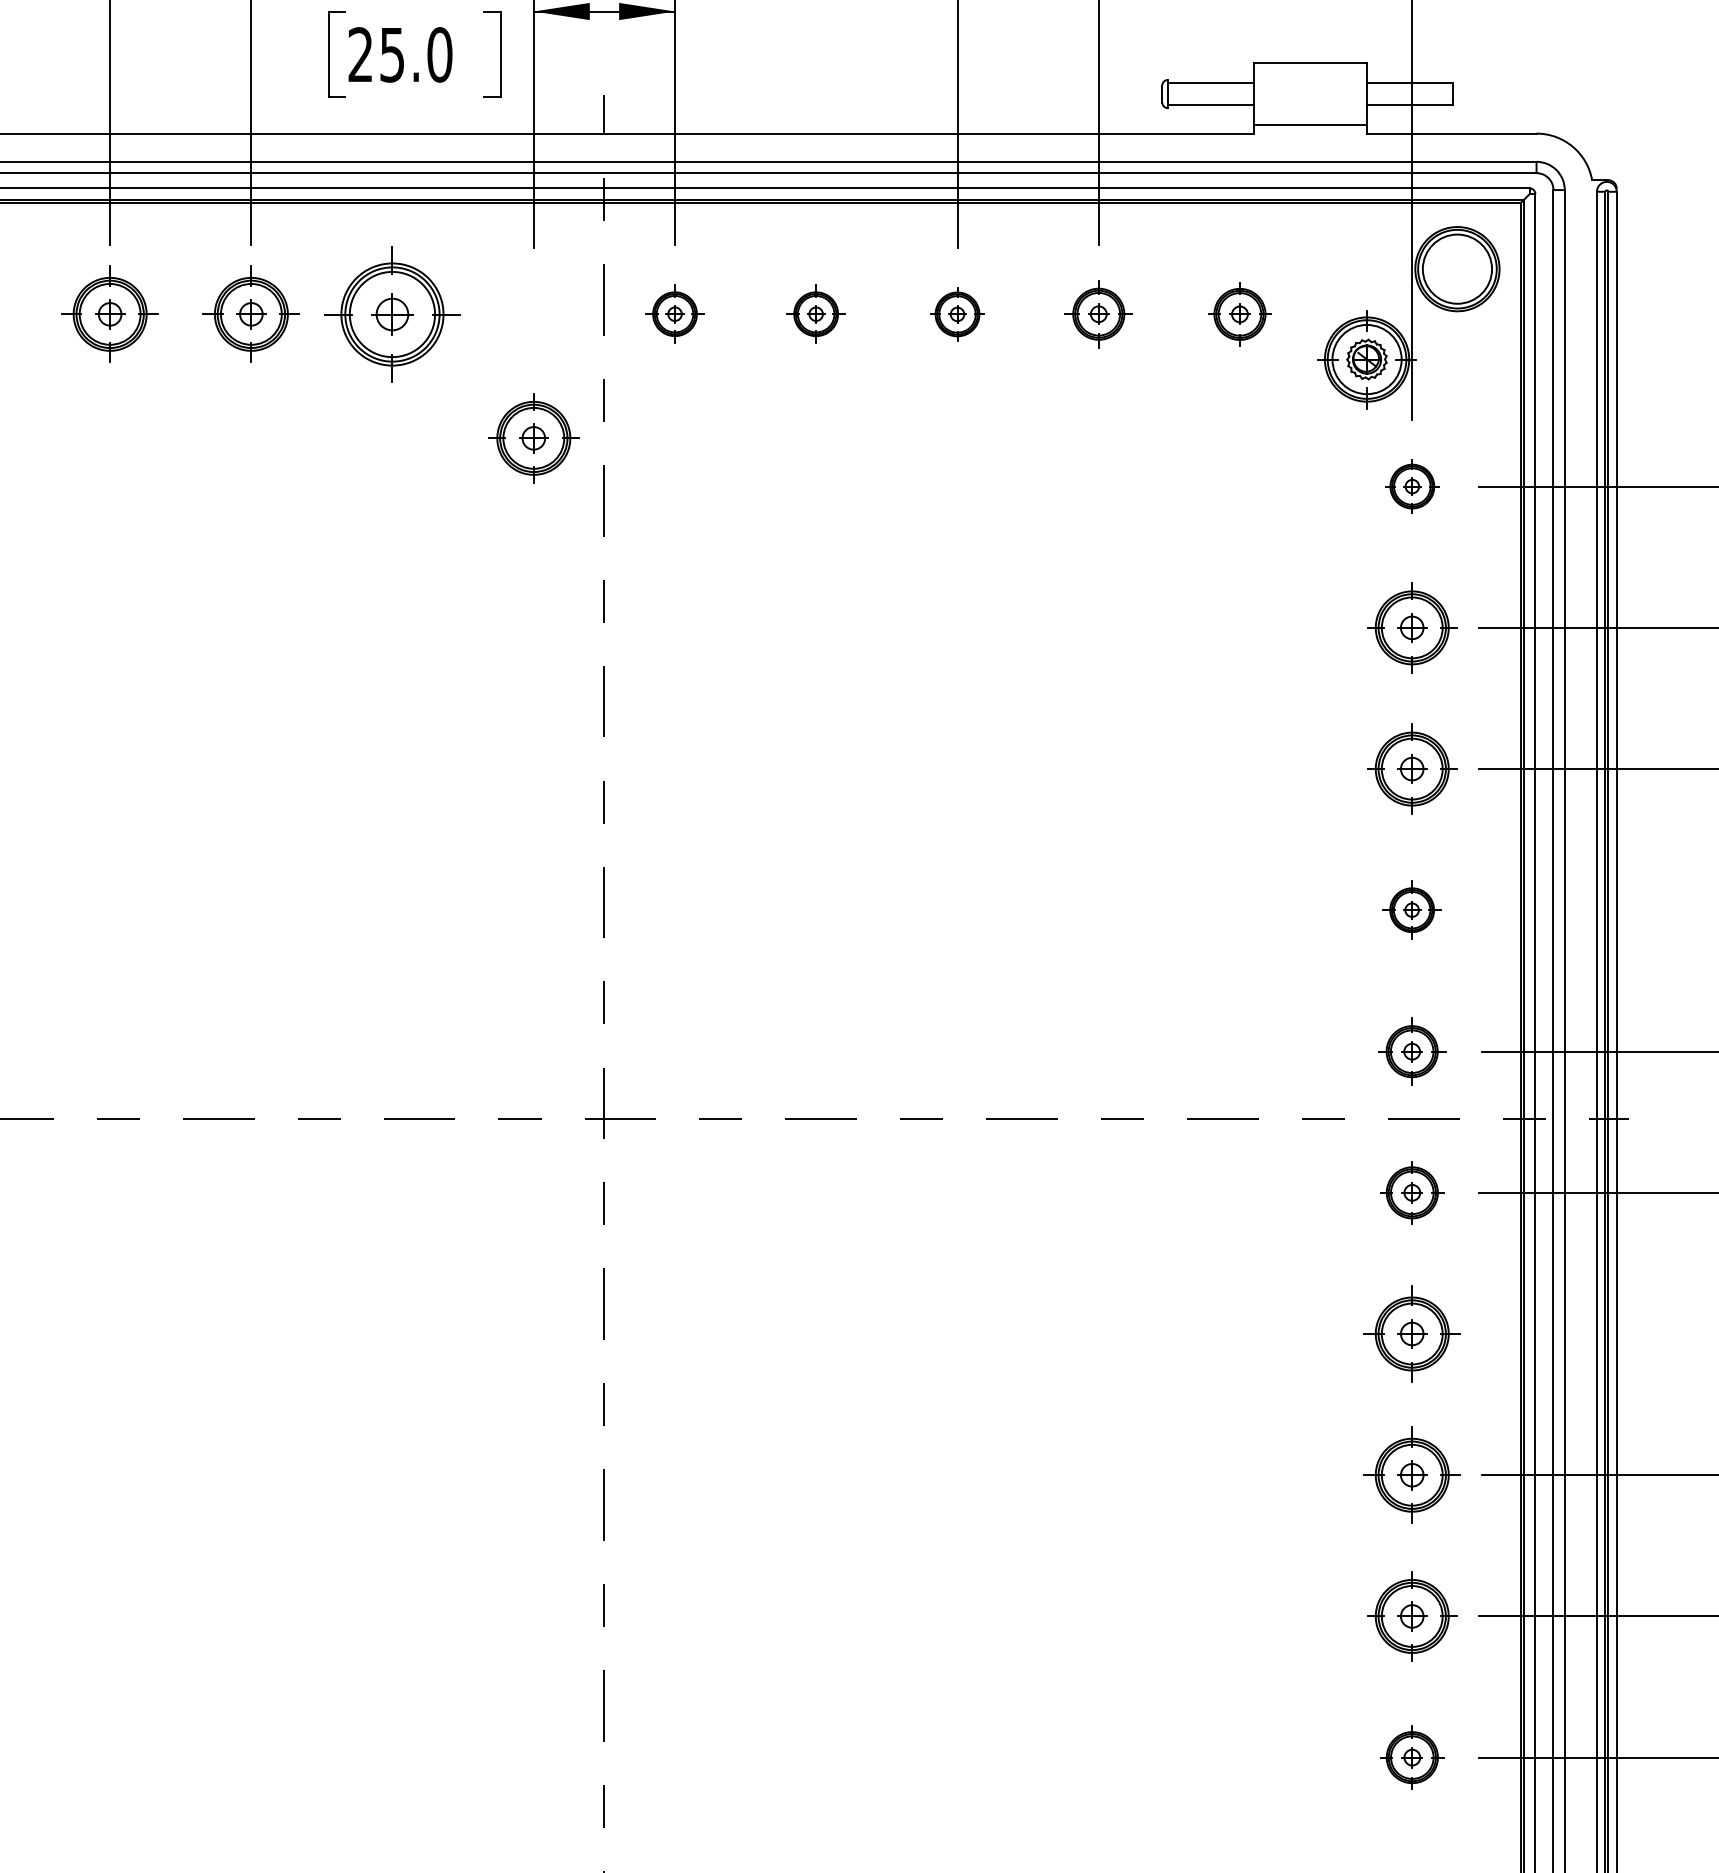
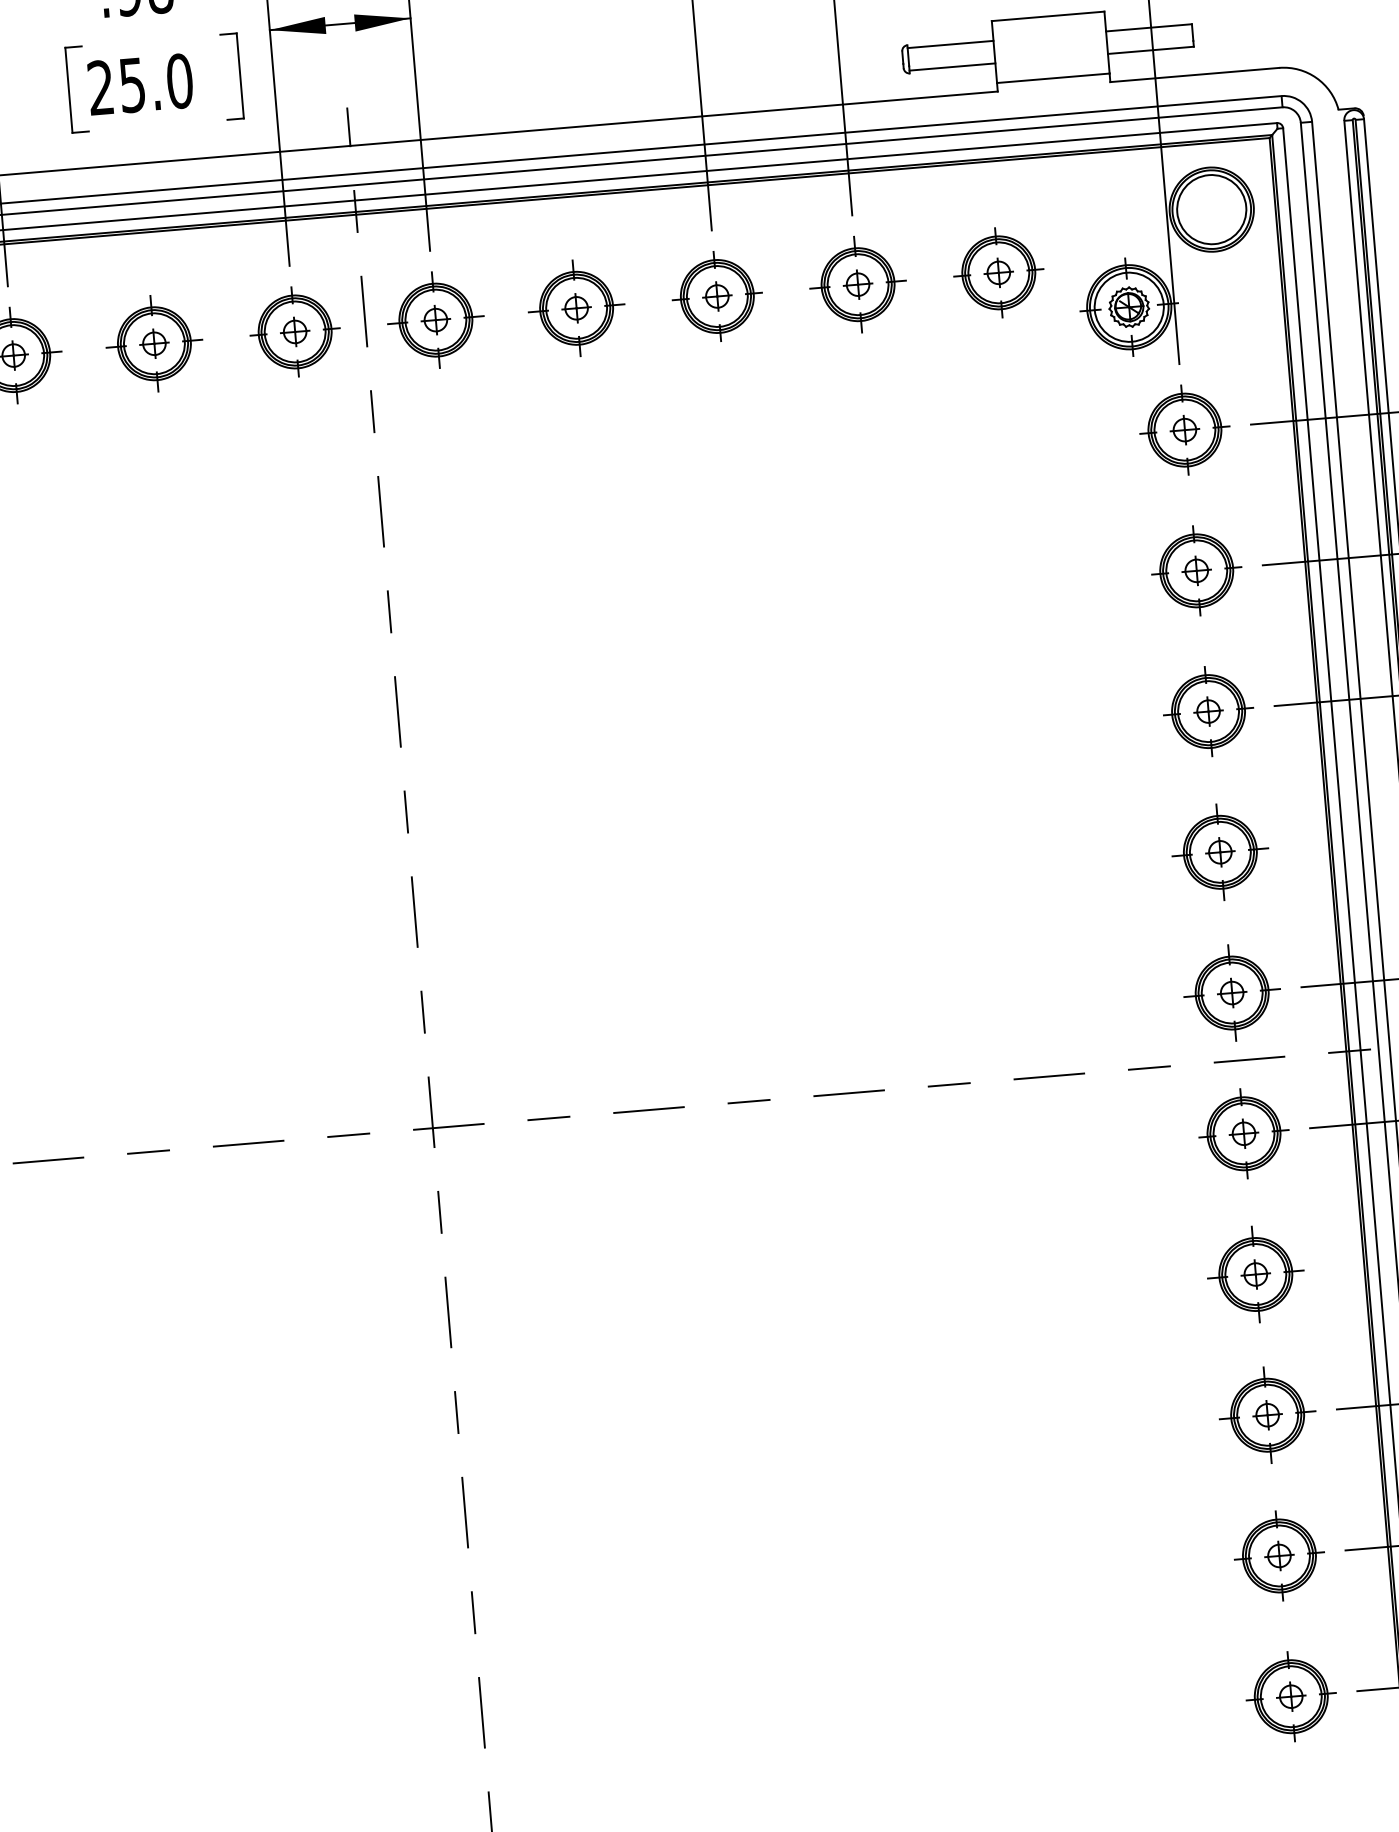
part: (392, 313) -> (154, 342), size x0.71
part: (674, 313) -> (435, 319), size x1.67
part: (815, 313) -> (575, 307), size x1.67
part: (1098, 313) -> (857, 283), size x1.43
part: (957, 314) -> (717, 296), size x1.67
part: (1239, 314) -> (998, 273), size x1.43
part: (533, 438) -> (294, 332), moved
part: (1412, 486) -> (1185, 429), size x1.67
part: (1411, 909) -> (1219, 851), size x1.67
part: (1411, 1051) -> (1231, 993), size x1.43
part: (1412, 1192) -> (1244, 1133), size x1.43
part: (1412, 1757) -> (1291, 1696), size x1.43

